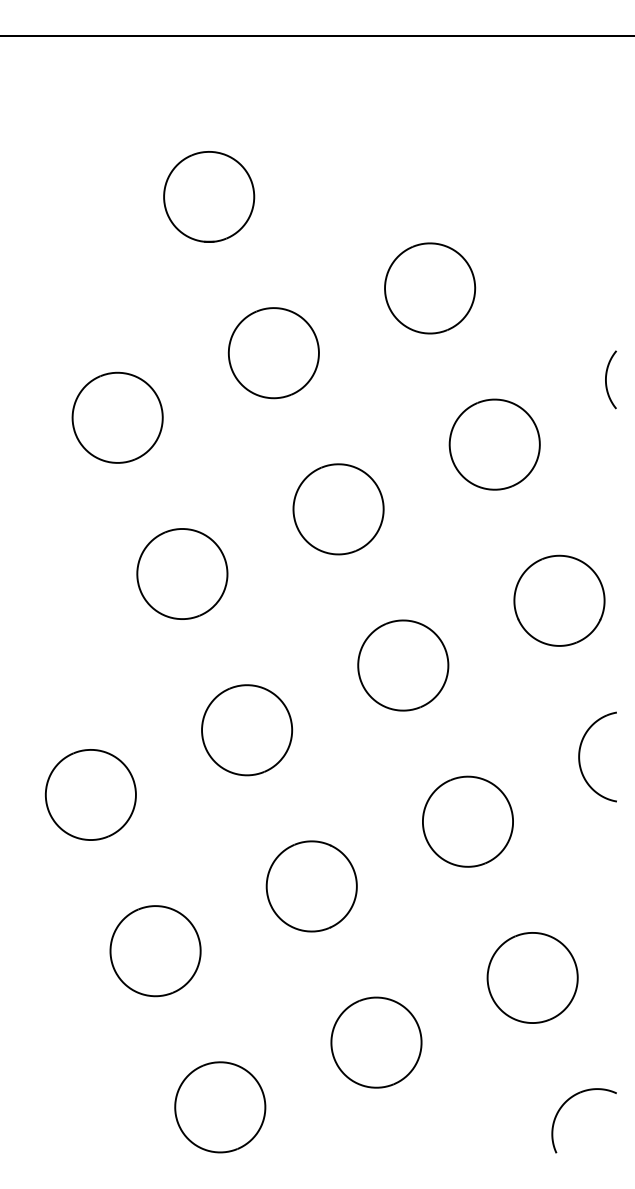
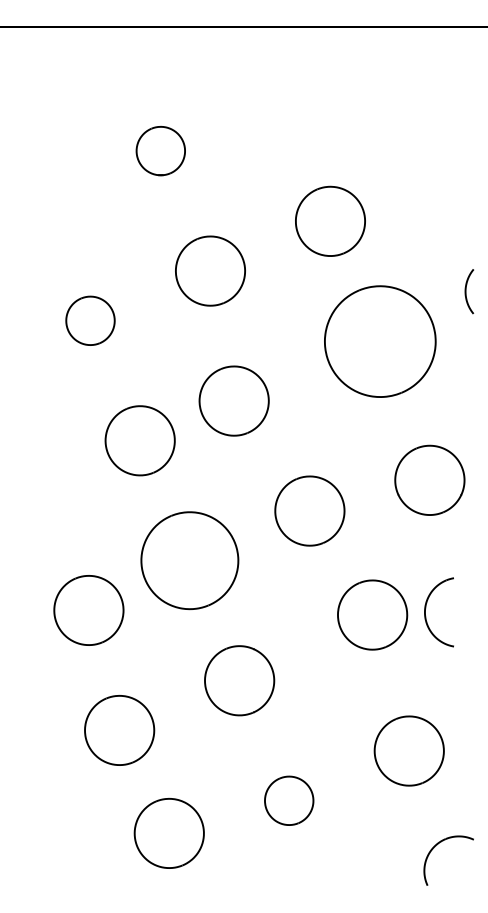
part: (208, 196) -> (160, 150), size x0.7
part: (117, 417) -> (90, 320), size x0.7
part: (493, 443) -> (379, 340), size x1.6
part: (337, 508) -> (233, 400), moved
part: (558, 599) -> (429, 479), moved
part: (246, 729) -> (189, 560), size x1.4
part: (581, 752) -> (426, 608), moved
part: (90, 794) -> (88, 610), moved
part: (467, 821) -> (372, 614), moved
part: (375, 1042) -> (288, 800), size x0.7
part: (219, 1107) -> (168, 833), moved

